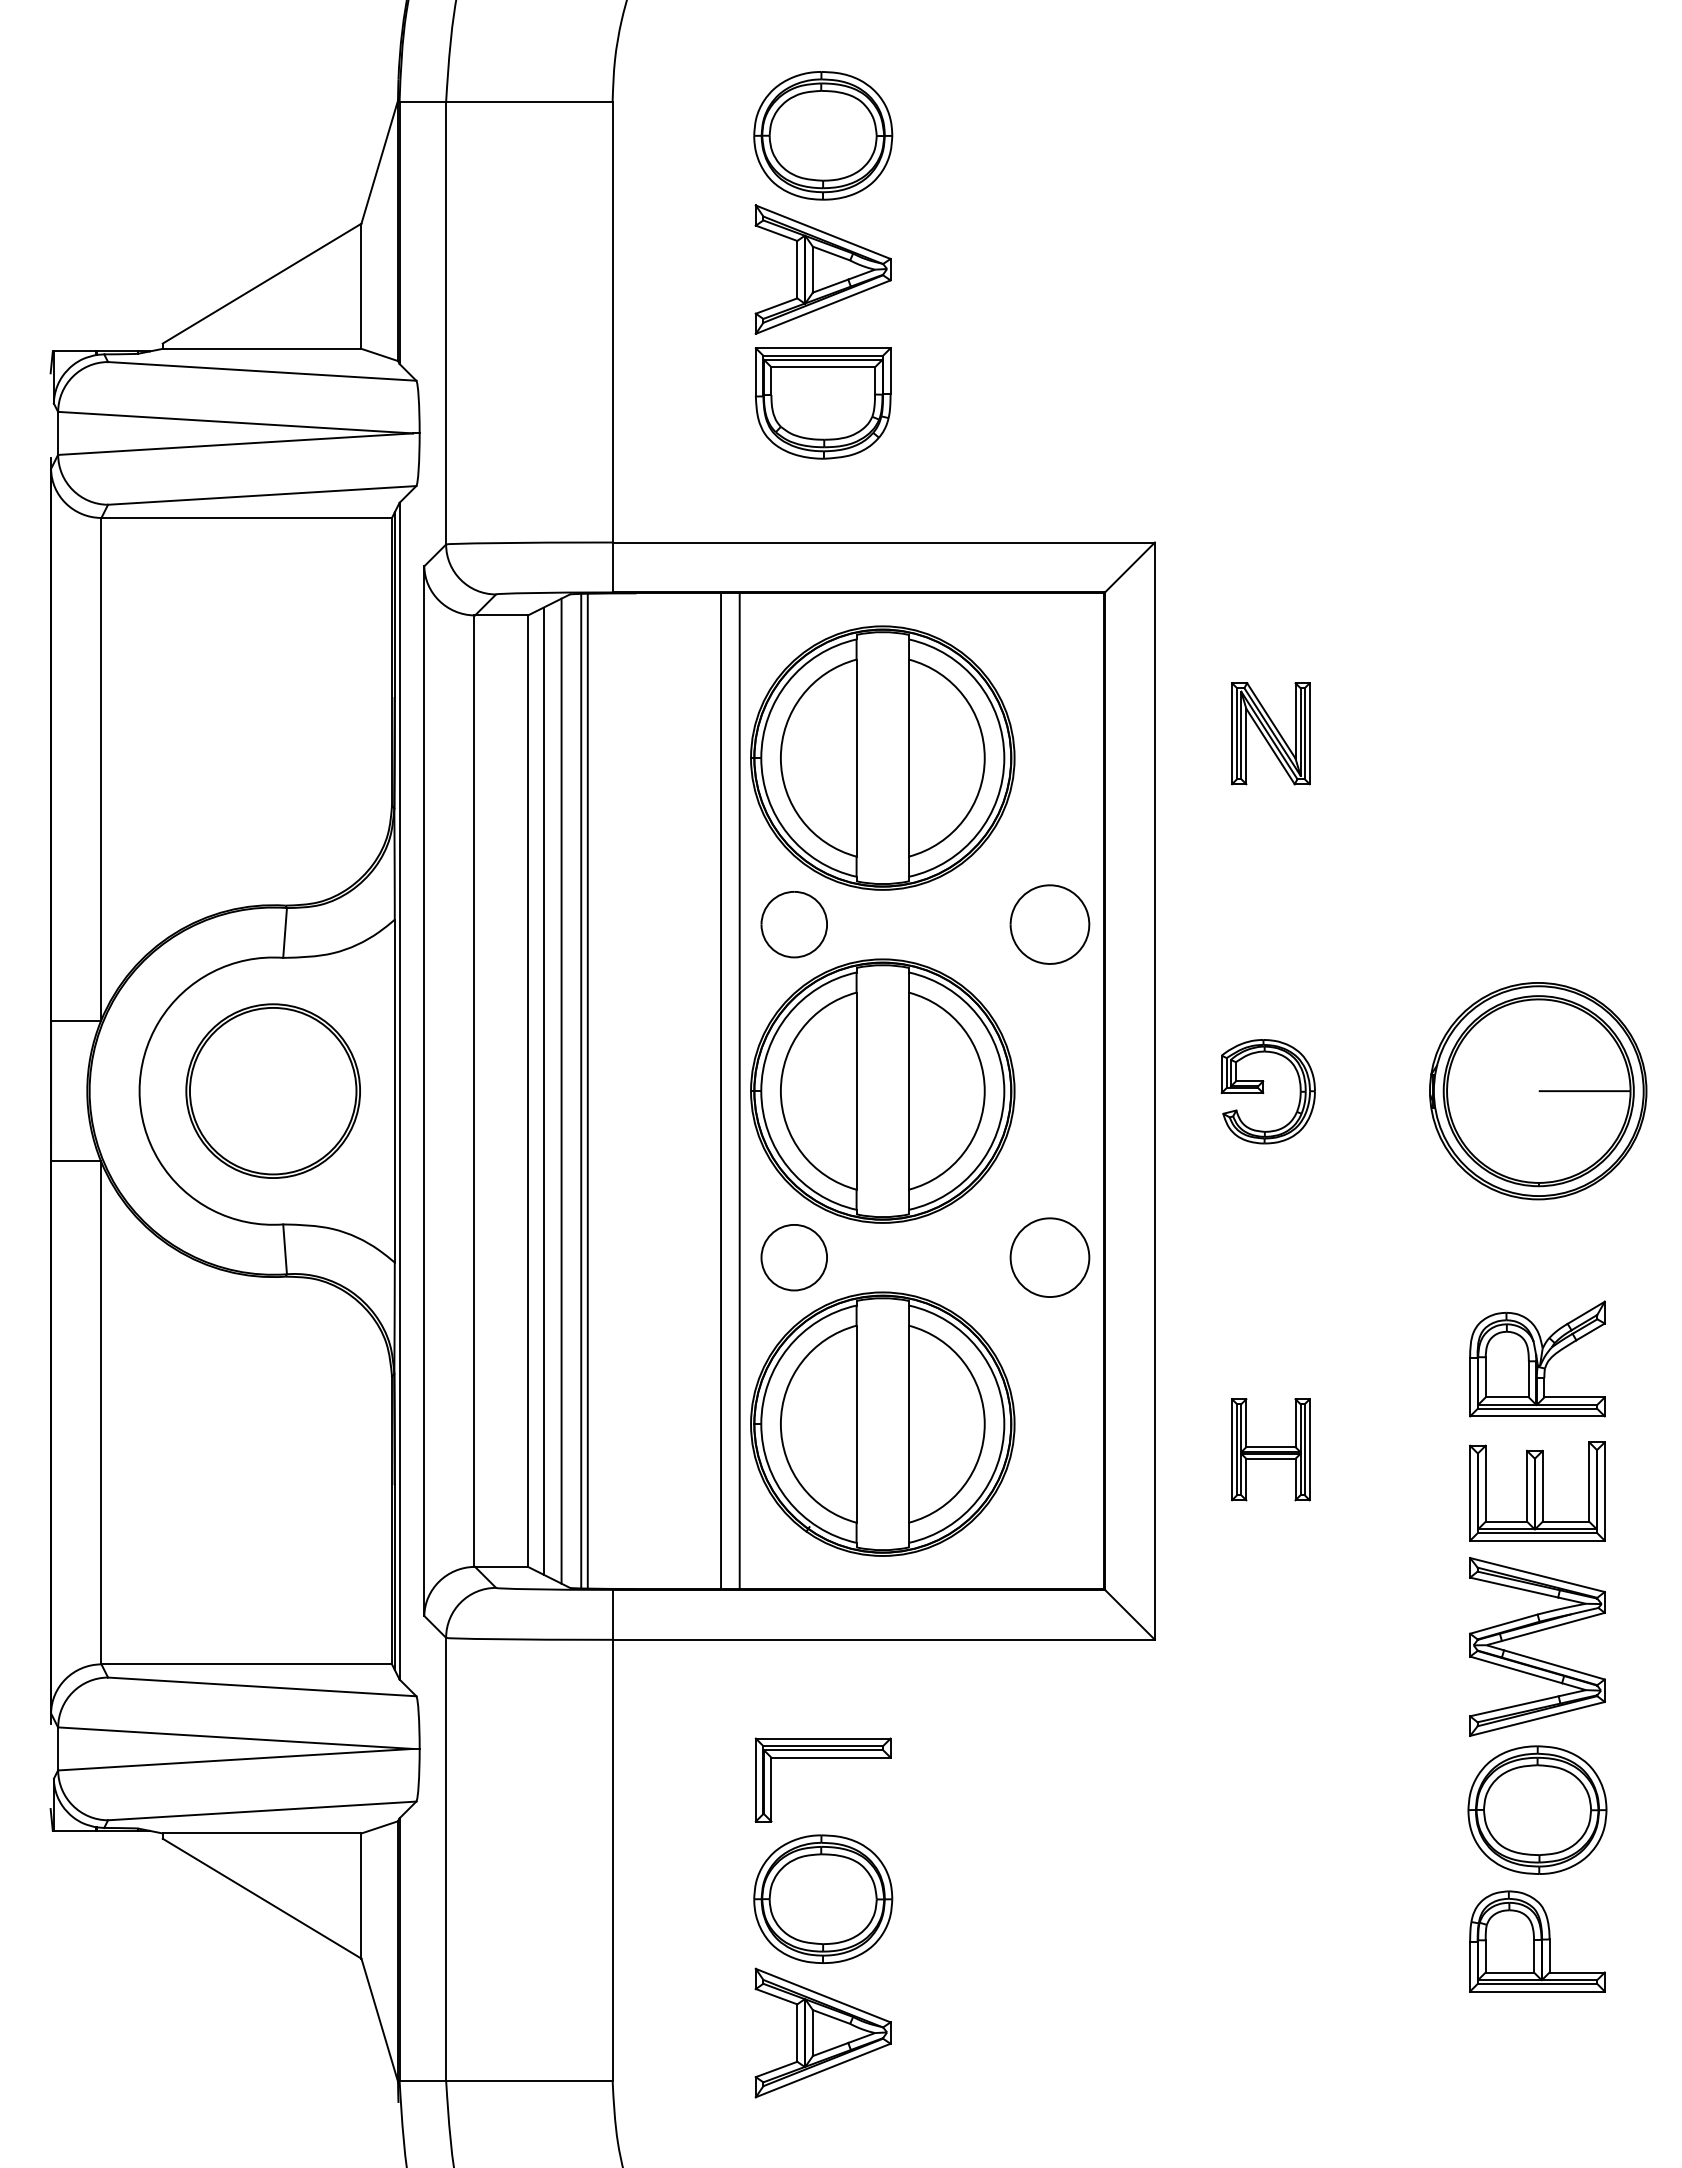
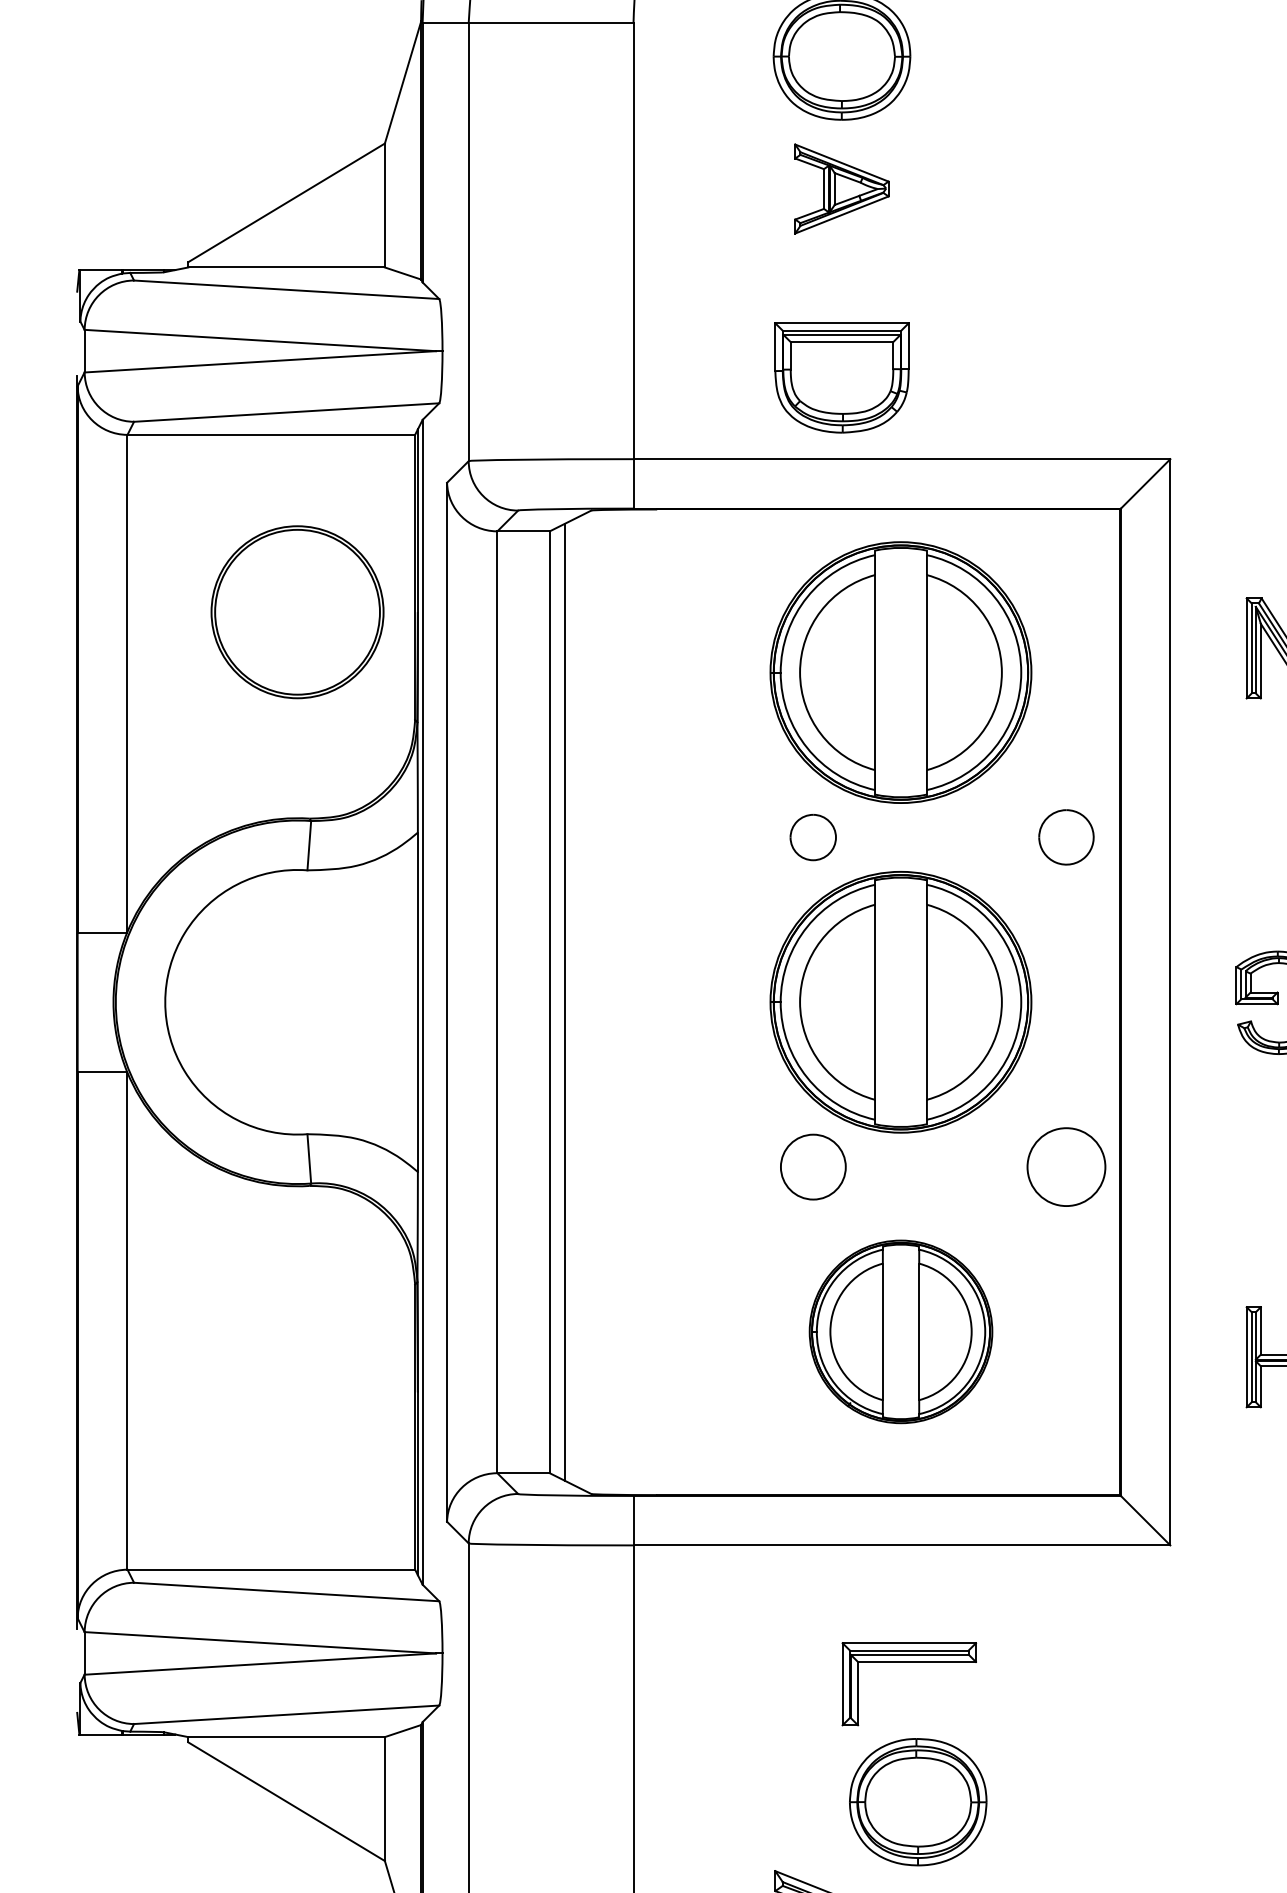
part: (822, 269) -> (841, 188), size x0.7
part: (822, 403) -> (841, 377), moved
part: (793, 924) -> (812, 837), size x0.7
part: (1049, 924) -> (1065, 837), size x0.7
part: (272, 1090) -> (296, 611), moved
line: (561, 1090) -> (582, 1001), removed
line: (581, 1090) -> (602, 1001), removed
line: (587, 1090) -> (608, 1001), removed
line: (721, 1090) -> (741, 1001), removed
line: (739, 1090) -> (759, 1001), removed
part: (882, 1423) -> (900, 1331), size x0.7
part: (822, 1758) -> (908, 1662), moved
part: (823, 1898) -> (918, 1801), moved

